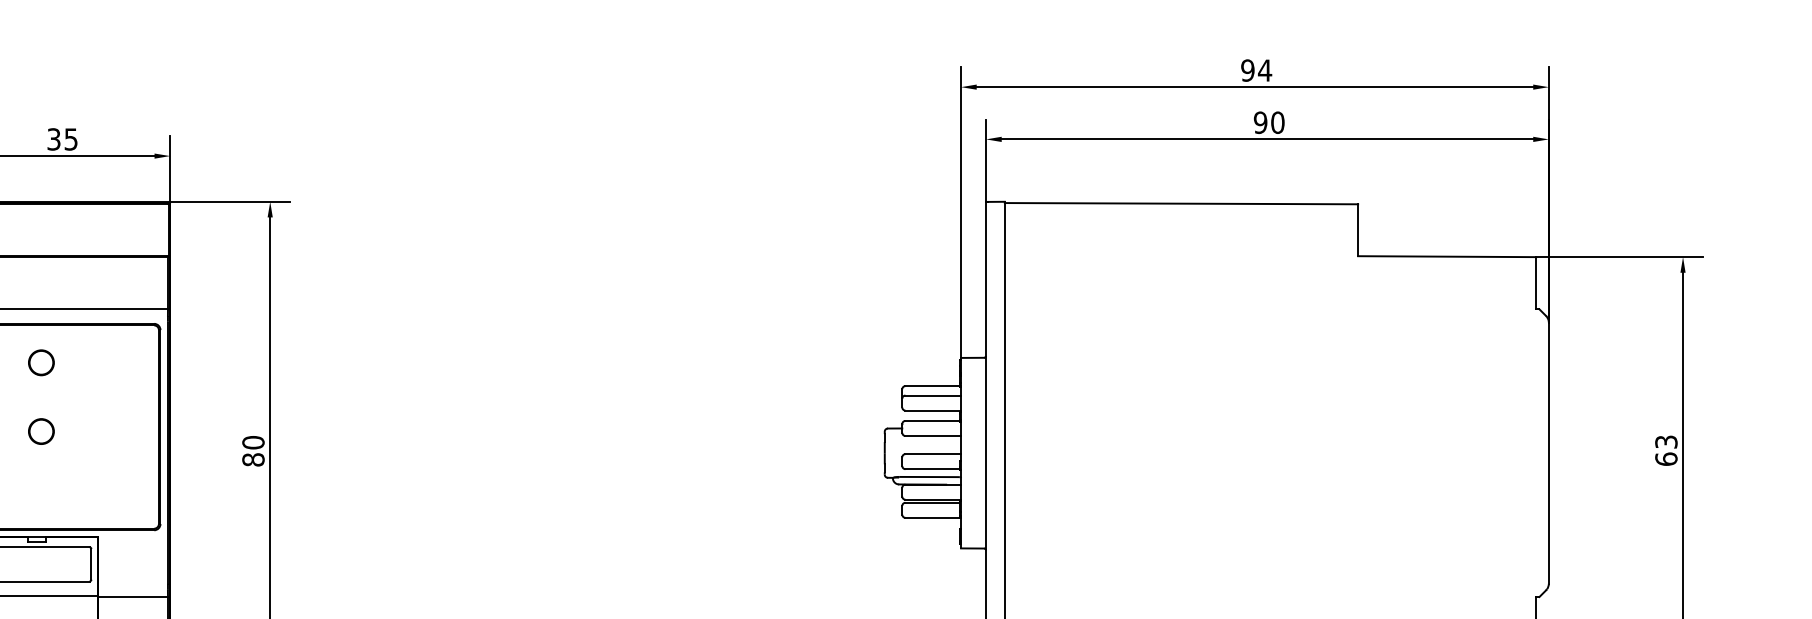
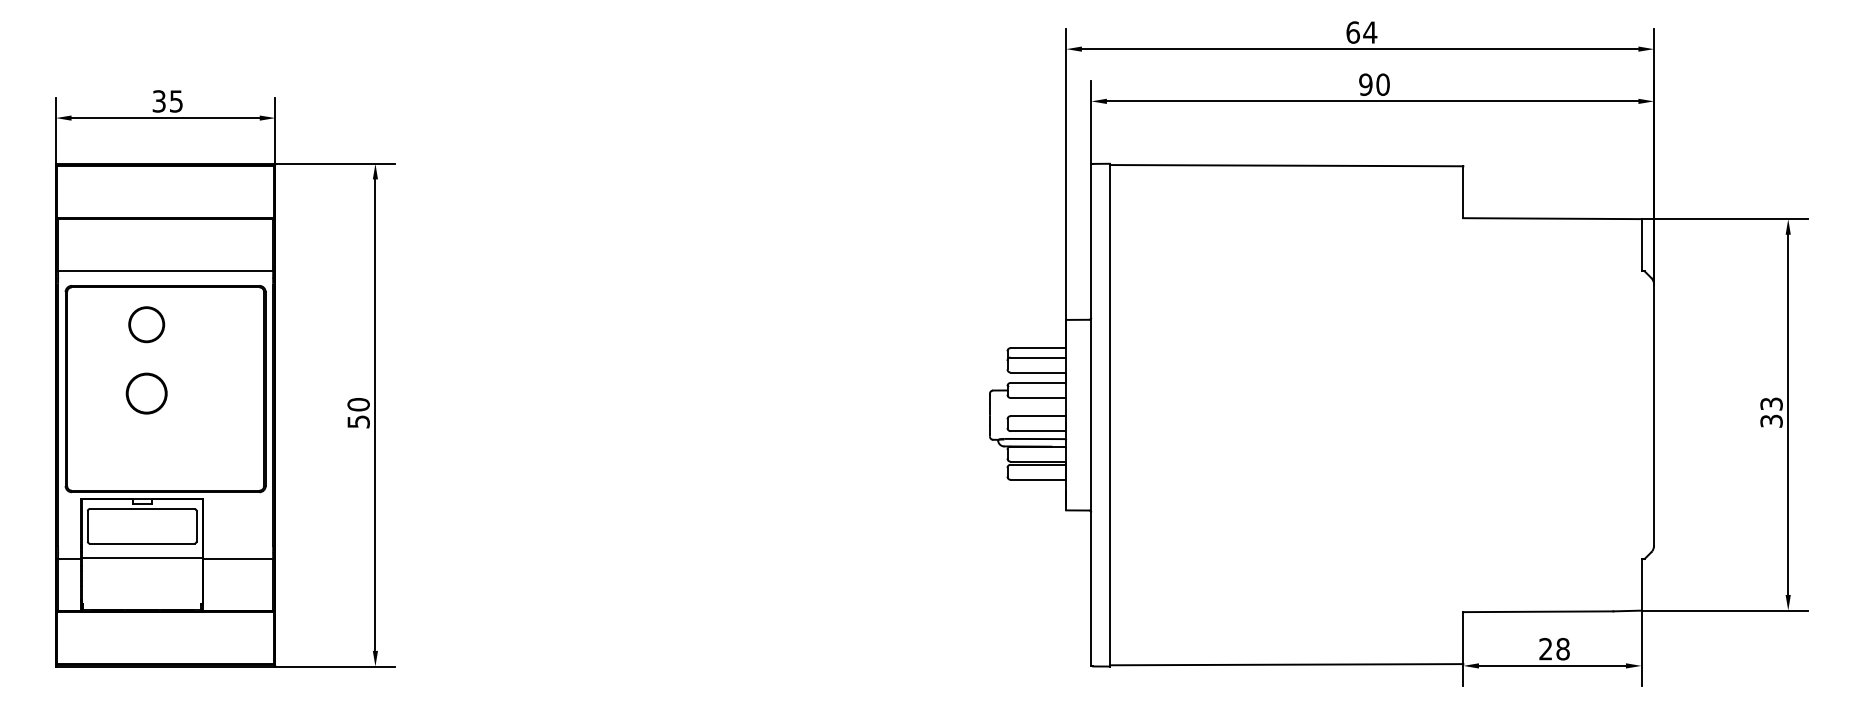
text: (1247, 70) -> (1352, 32), 94 -> 64
circle: (41, 362) -> (146, 324), size x1.4
circle: (41, 431) -> (146, 393), size x1.6
text: (1666, 458) -> (1771, 420), 63 -> 33
text: (253, 459) -> (358, 421), 80 -> 50

